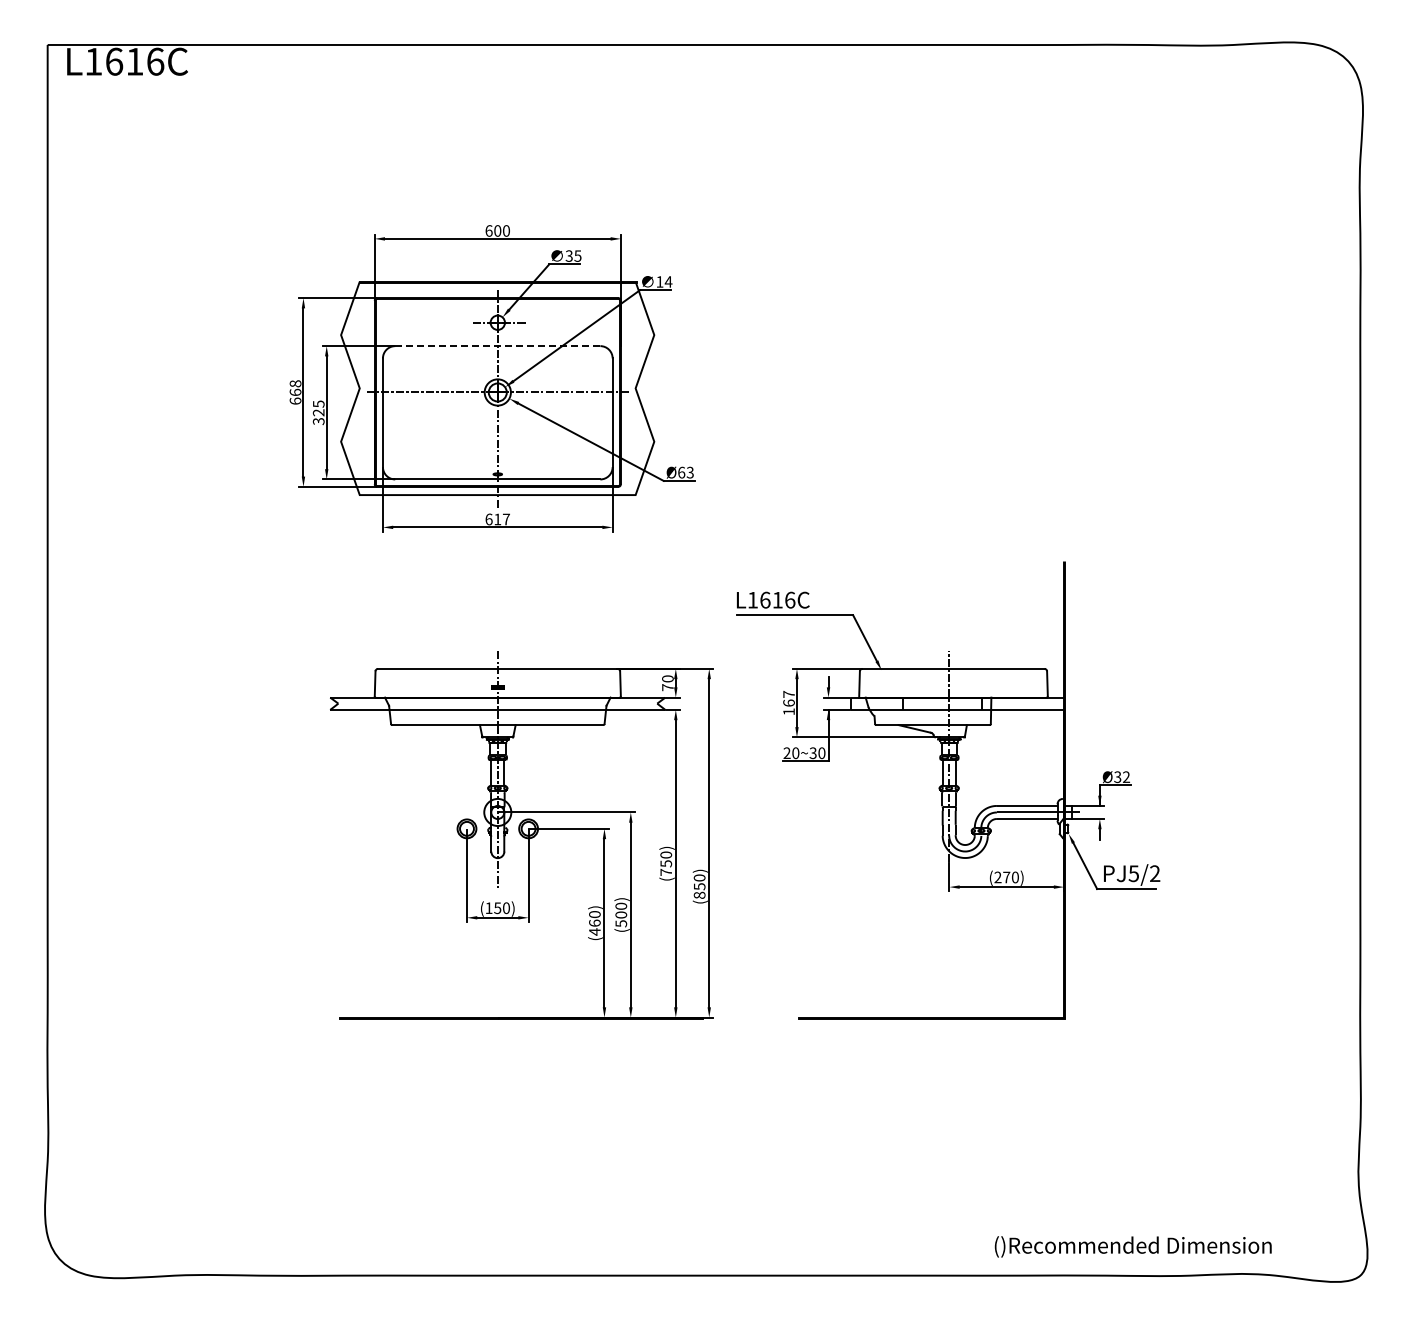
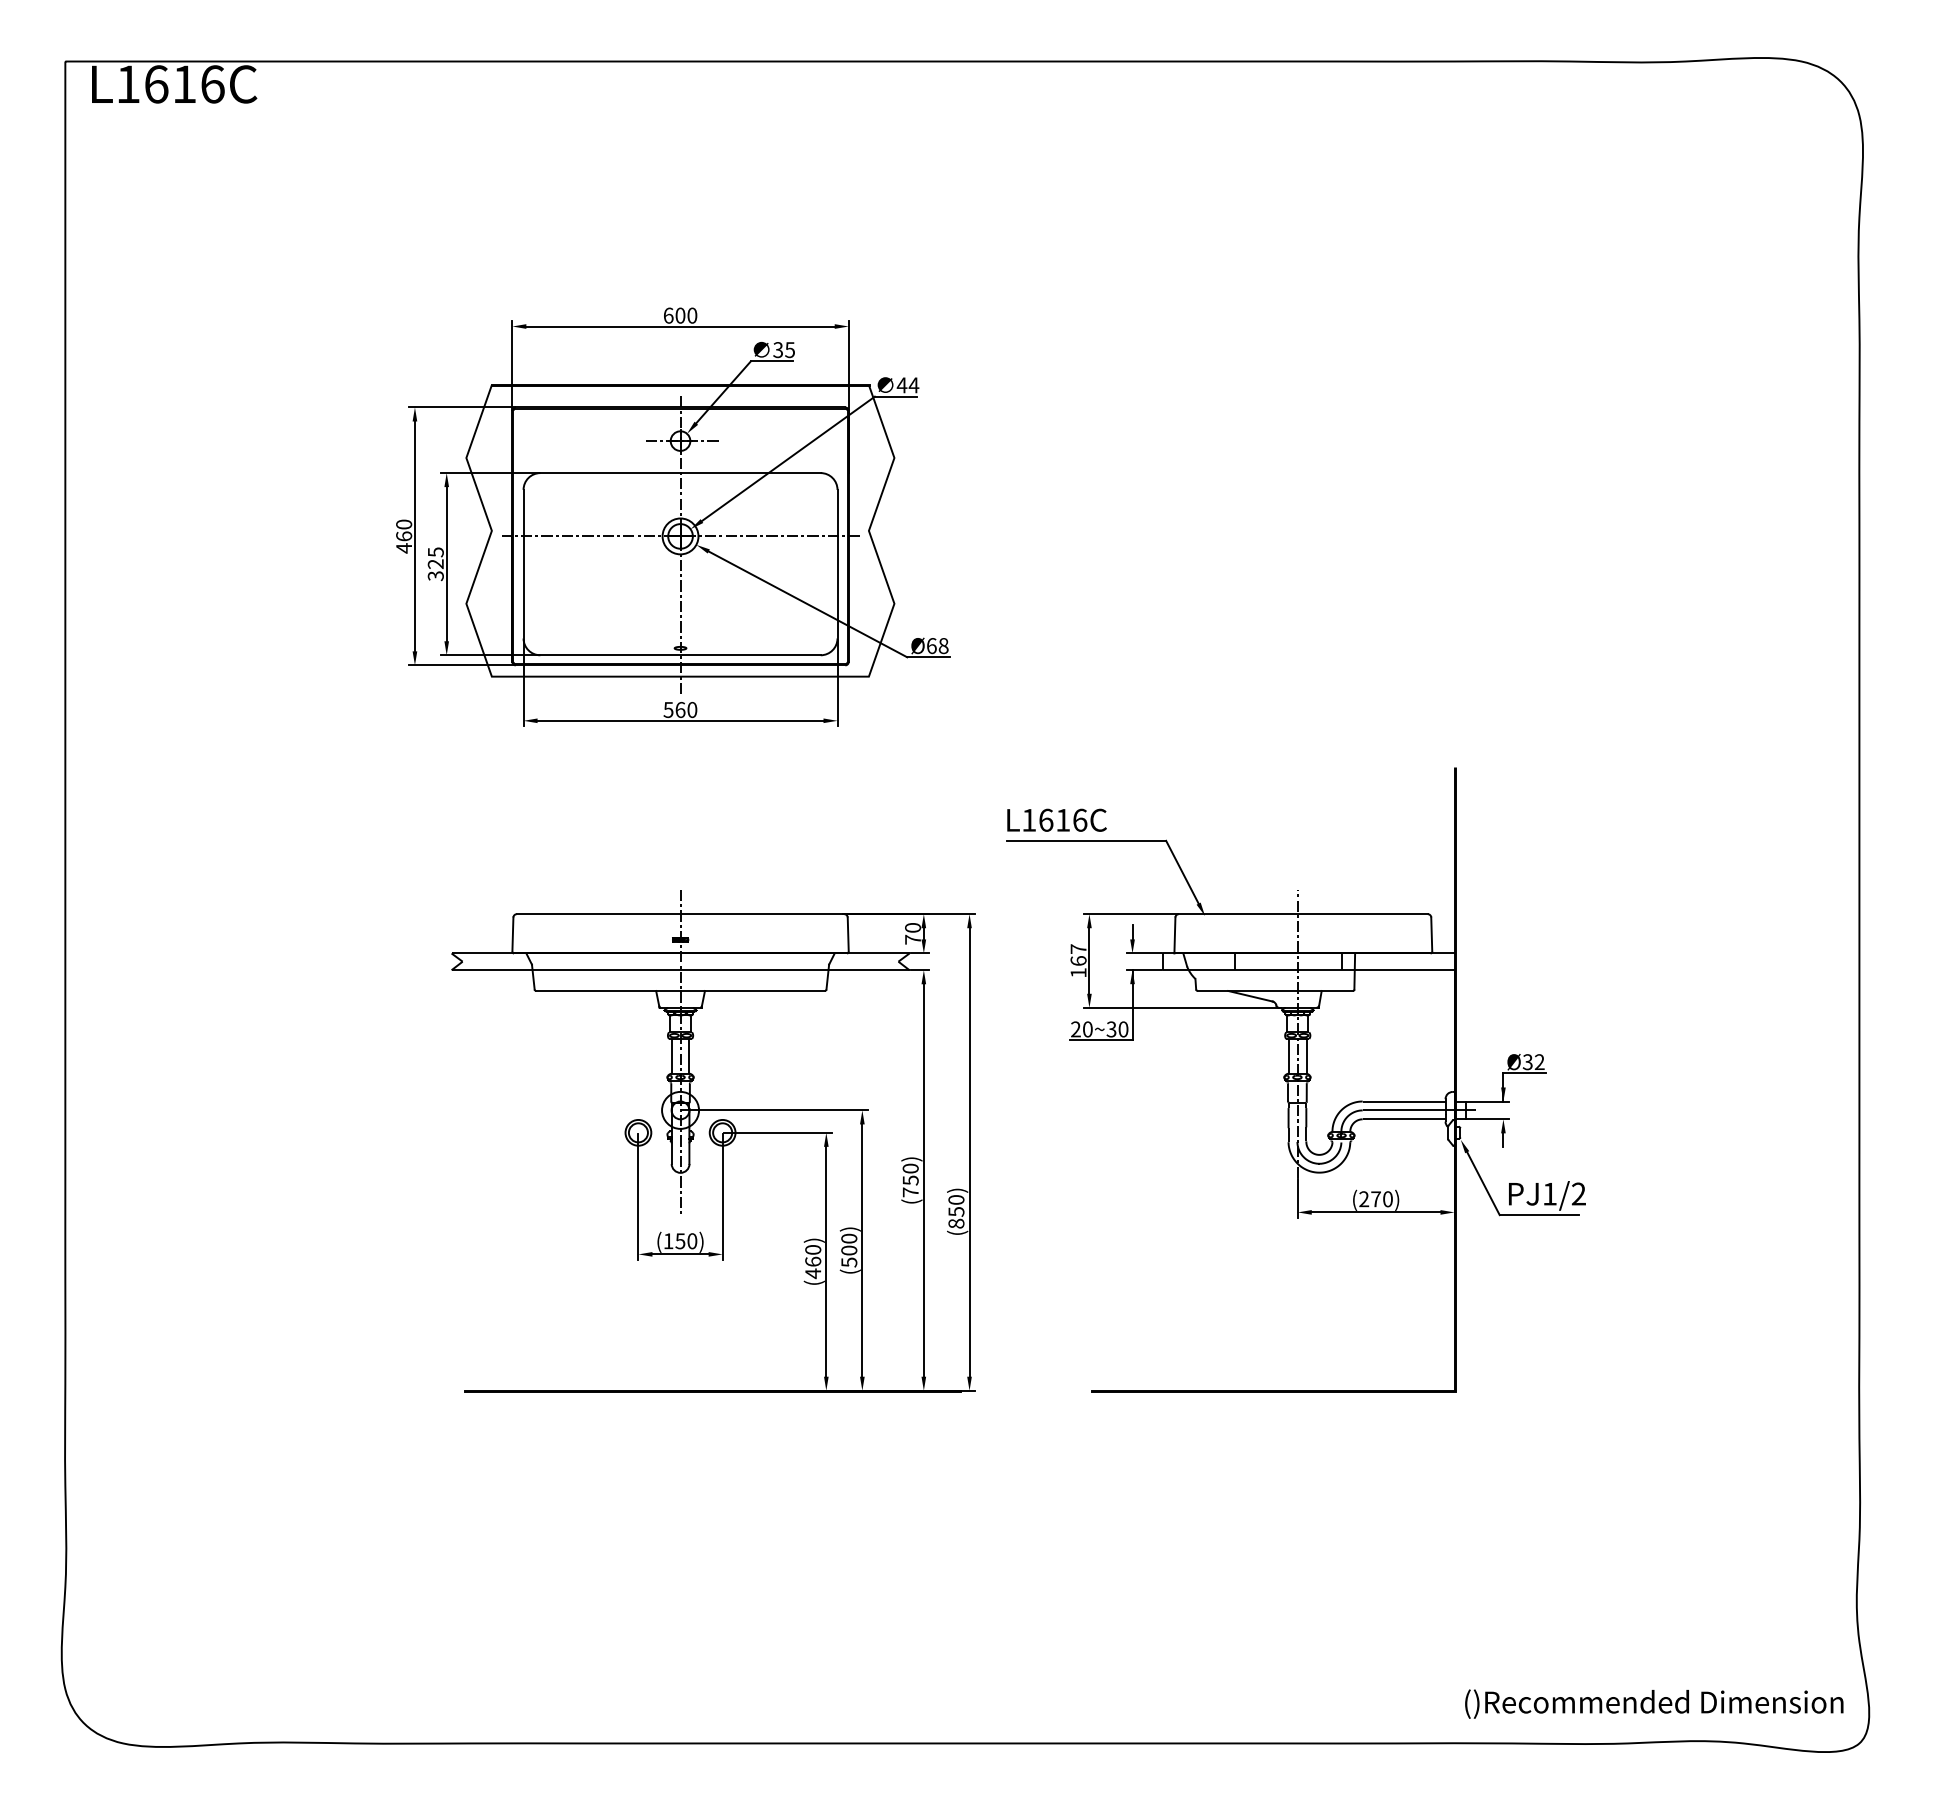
text: (659, 281) -> (901, 384), 14 -> 44
line: (497, 346) -> (680, 473), dashed -> solid
text: (295, 392) -> (404, 536), 668 -> 460
text: (689, 472) -> (942, 645), Ø63 -> Ø68
text: (497, 519) -> (680, 710), 617 -> 560
text: (1133, 873) -> (1549, 1193), PJ5/2 -> PJ1/2
text: (1132, 1246) -> (1653, 1703), moved

